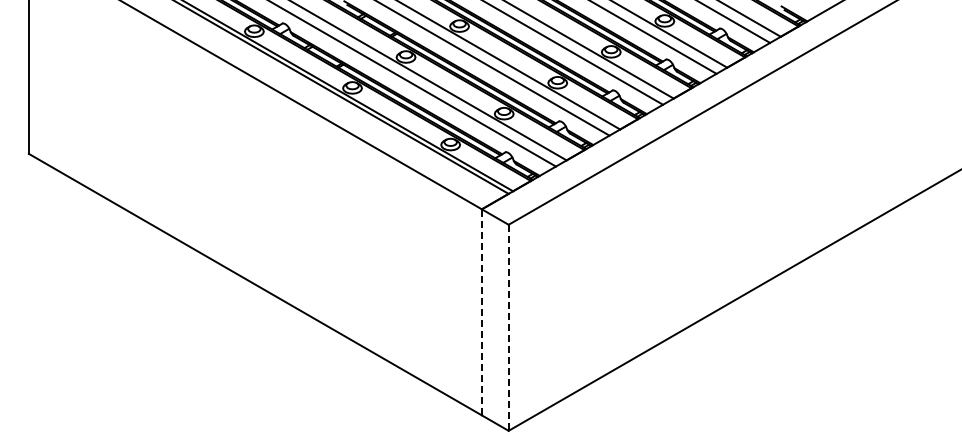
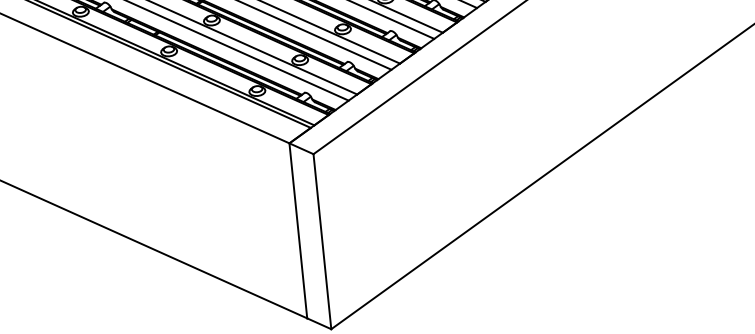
line: (481, 311) -> (297, 230), dashed -> solid
line: (508, 328) -> (322, 242), dashed -> solid

